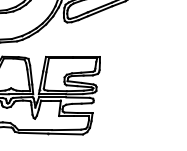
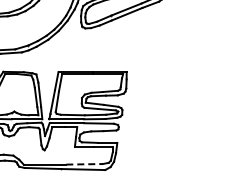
line: (67, 130) -> (85, 164), solid -> dashed

